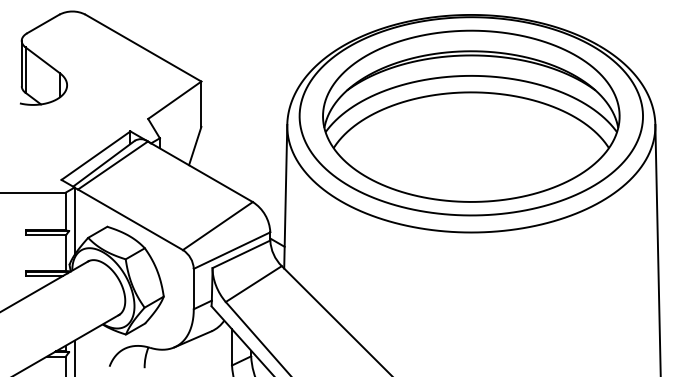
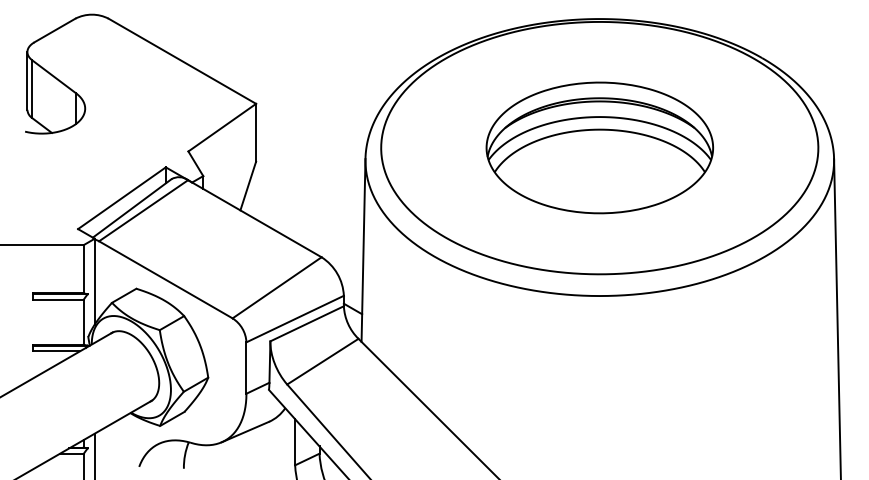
part: (471, 115) -> (600, 147), size x0.6

